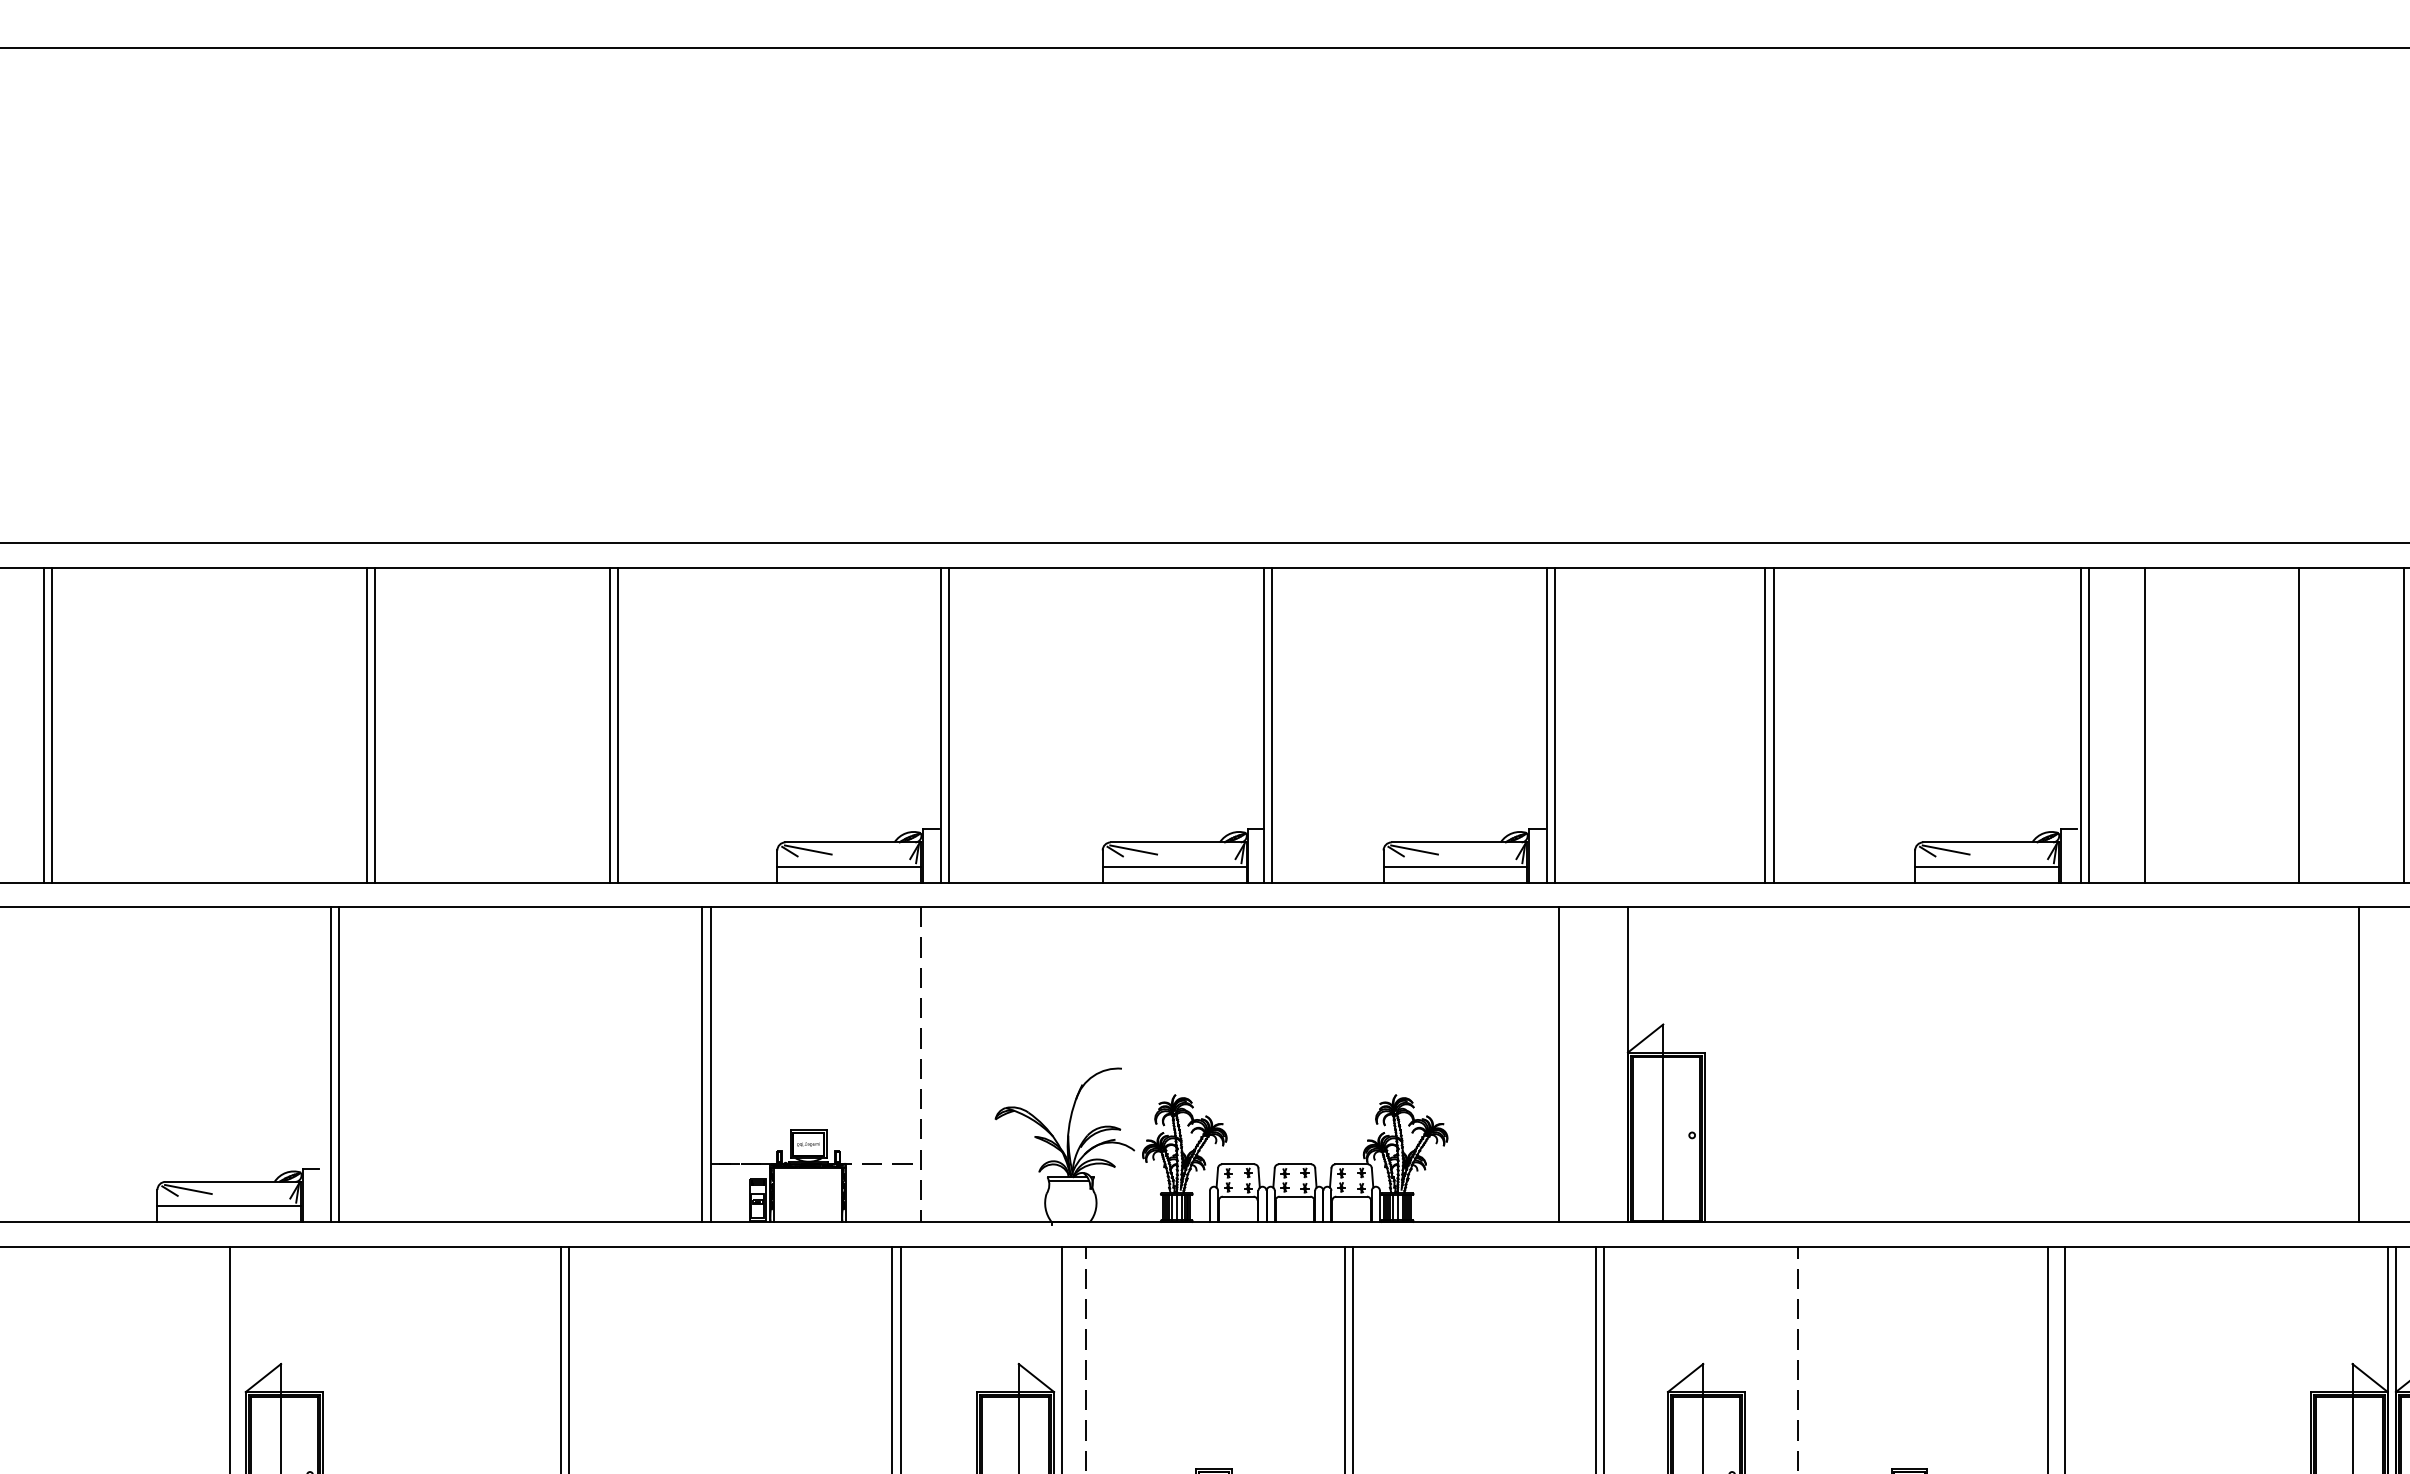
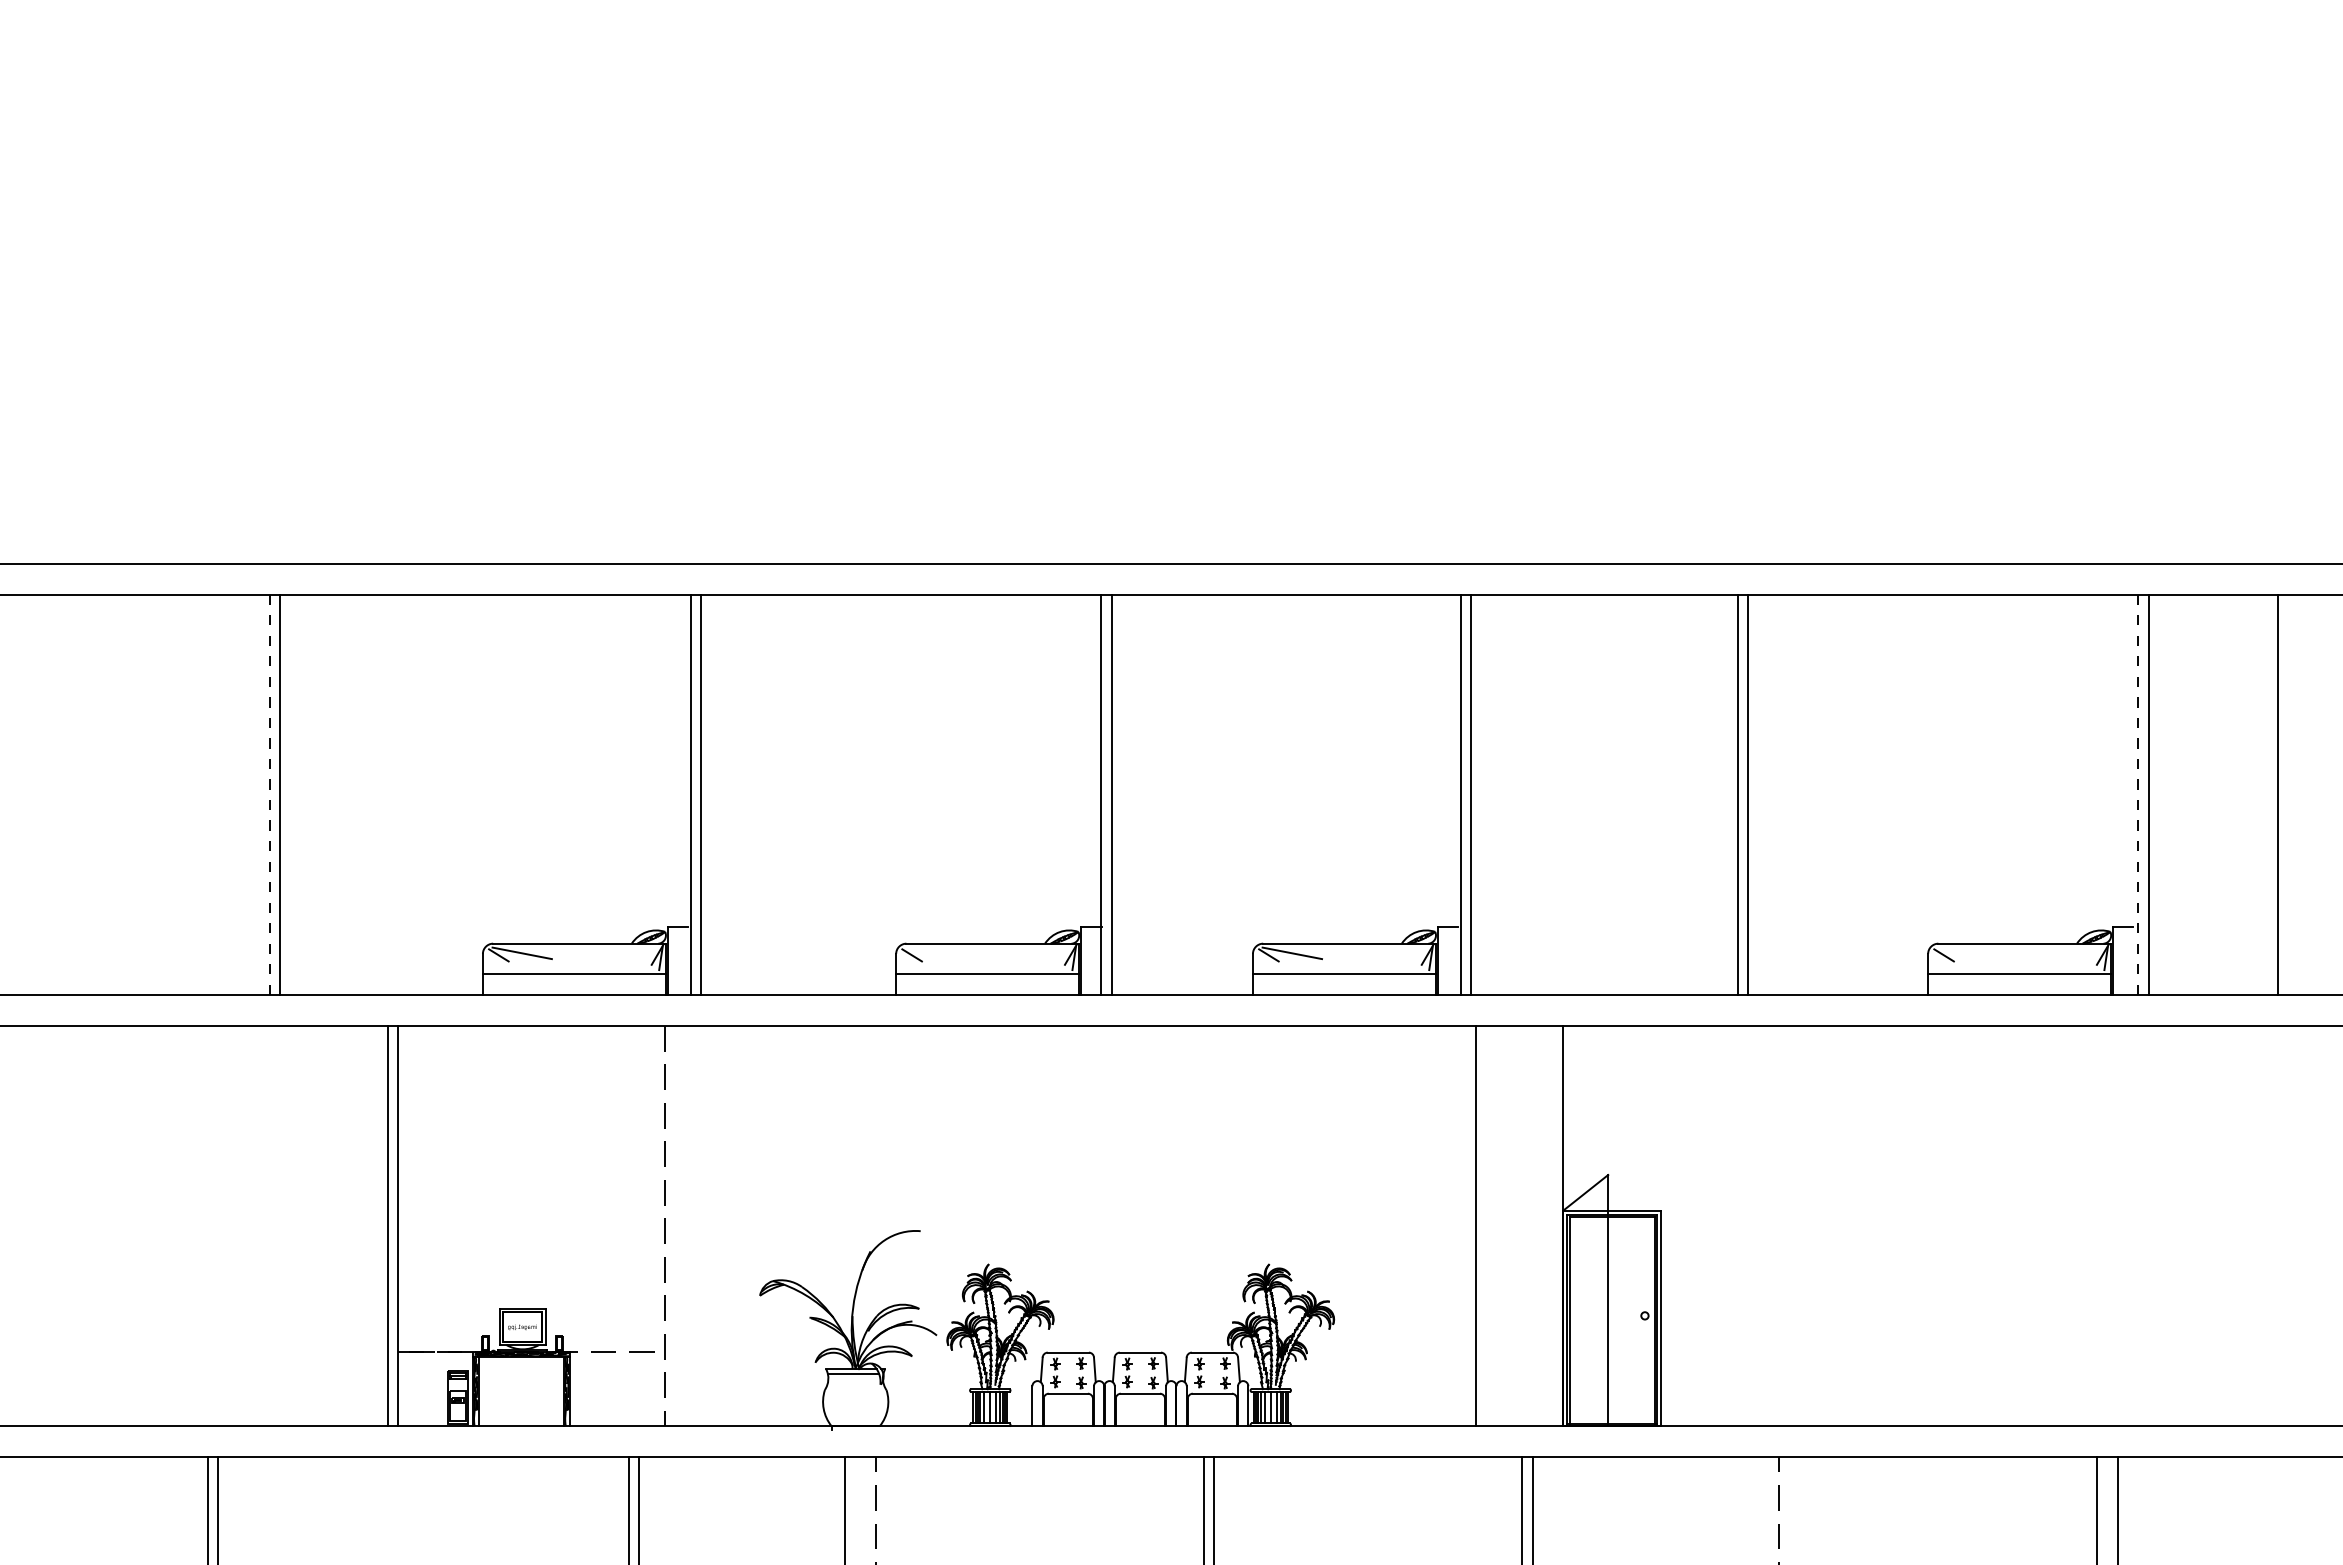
line: (2145, 724) -> (2277, 793), moved
line: (609, 725) -> (269, 795), solid -> dashed
line: (2080, 725) -> (2138, 795), solid -> dashed
line: (1133, 849) -> (935, 952), removed
line: (1945, 849) -> (1966, 952), removed

